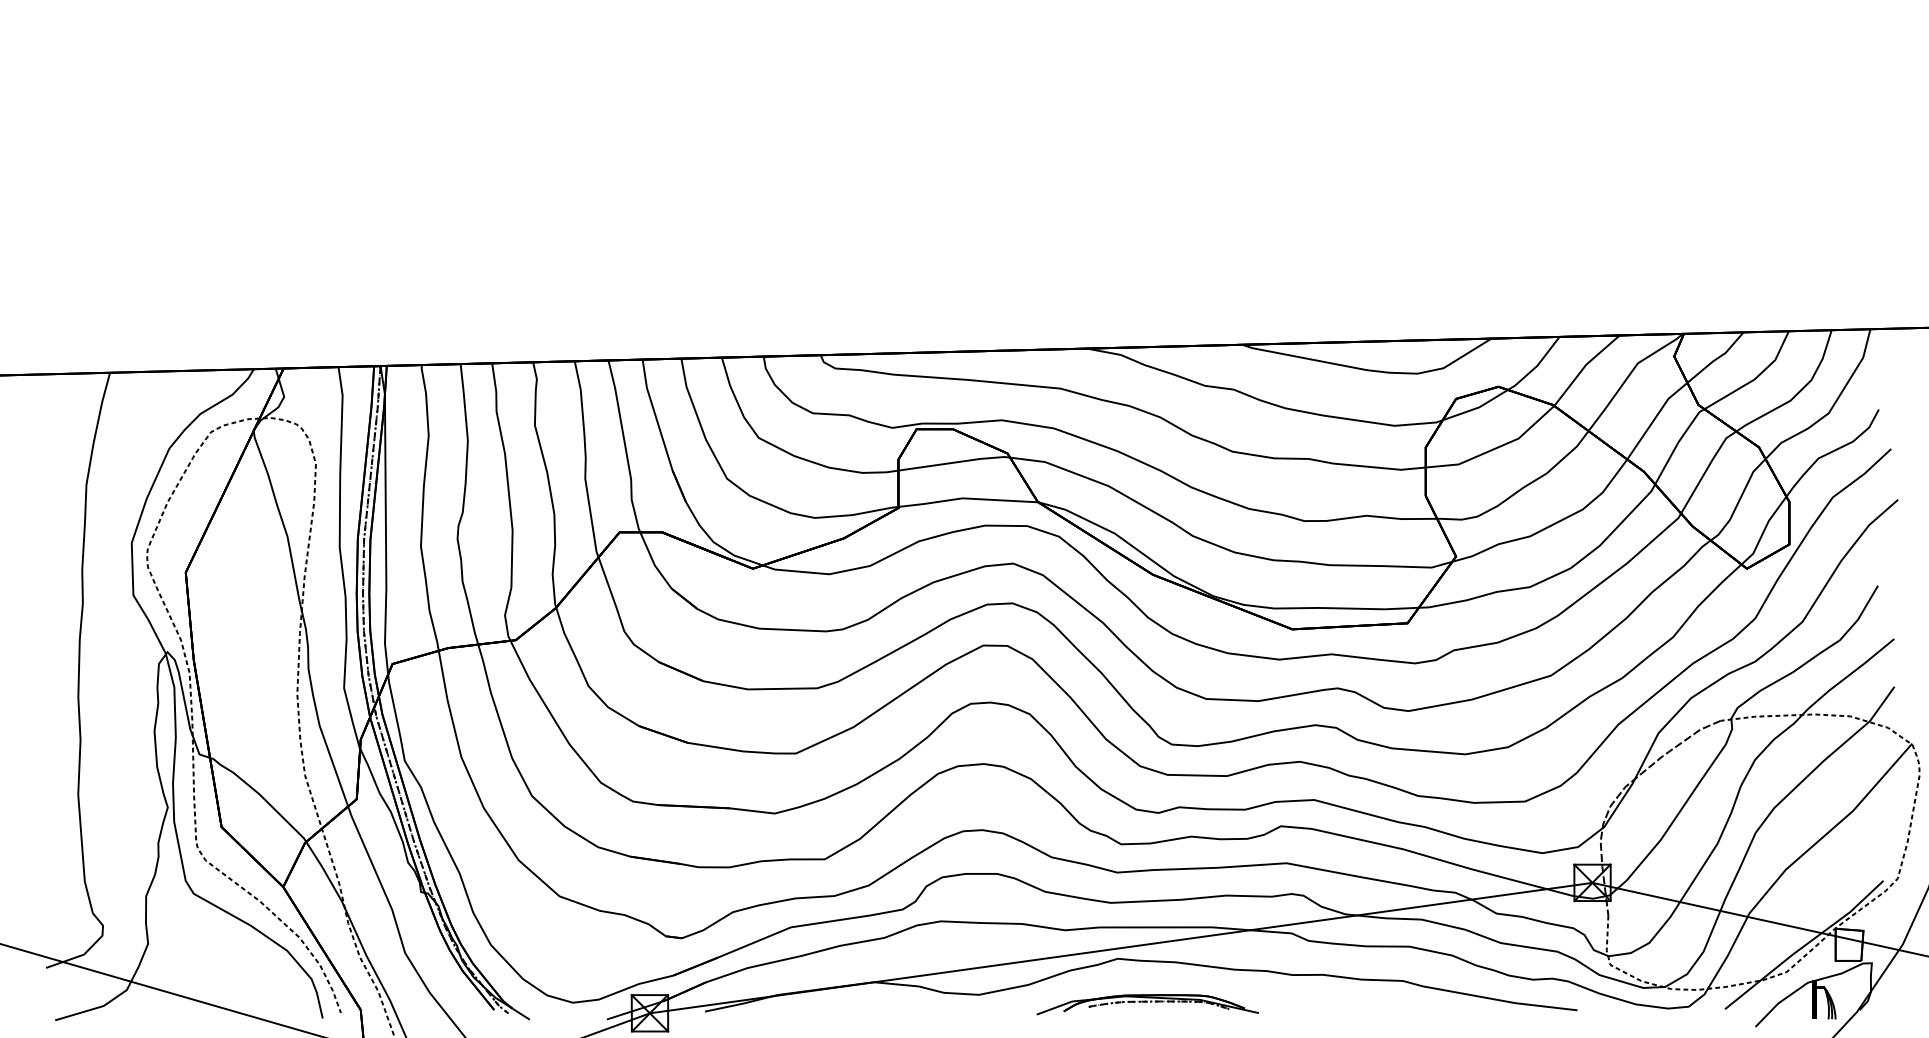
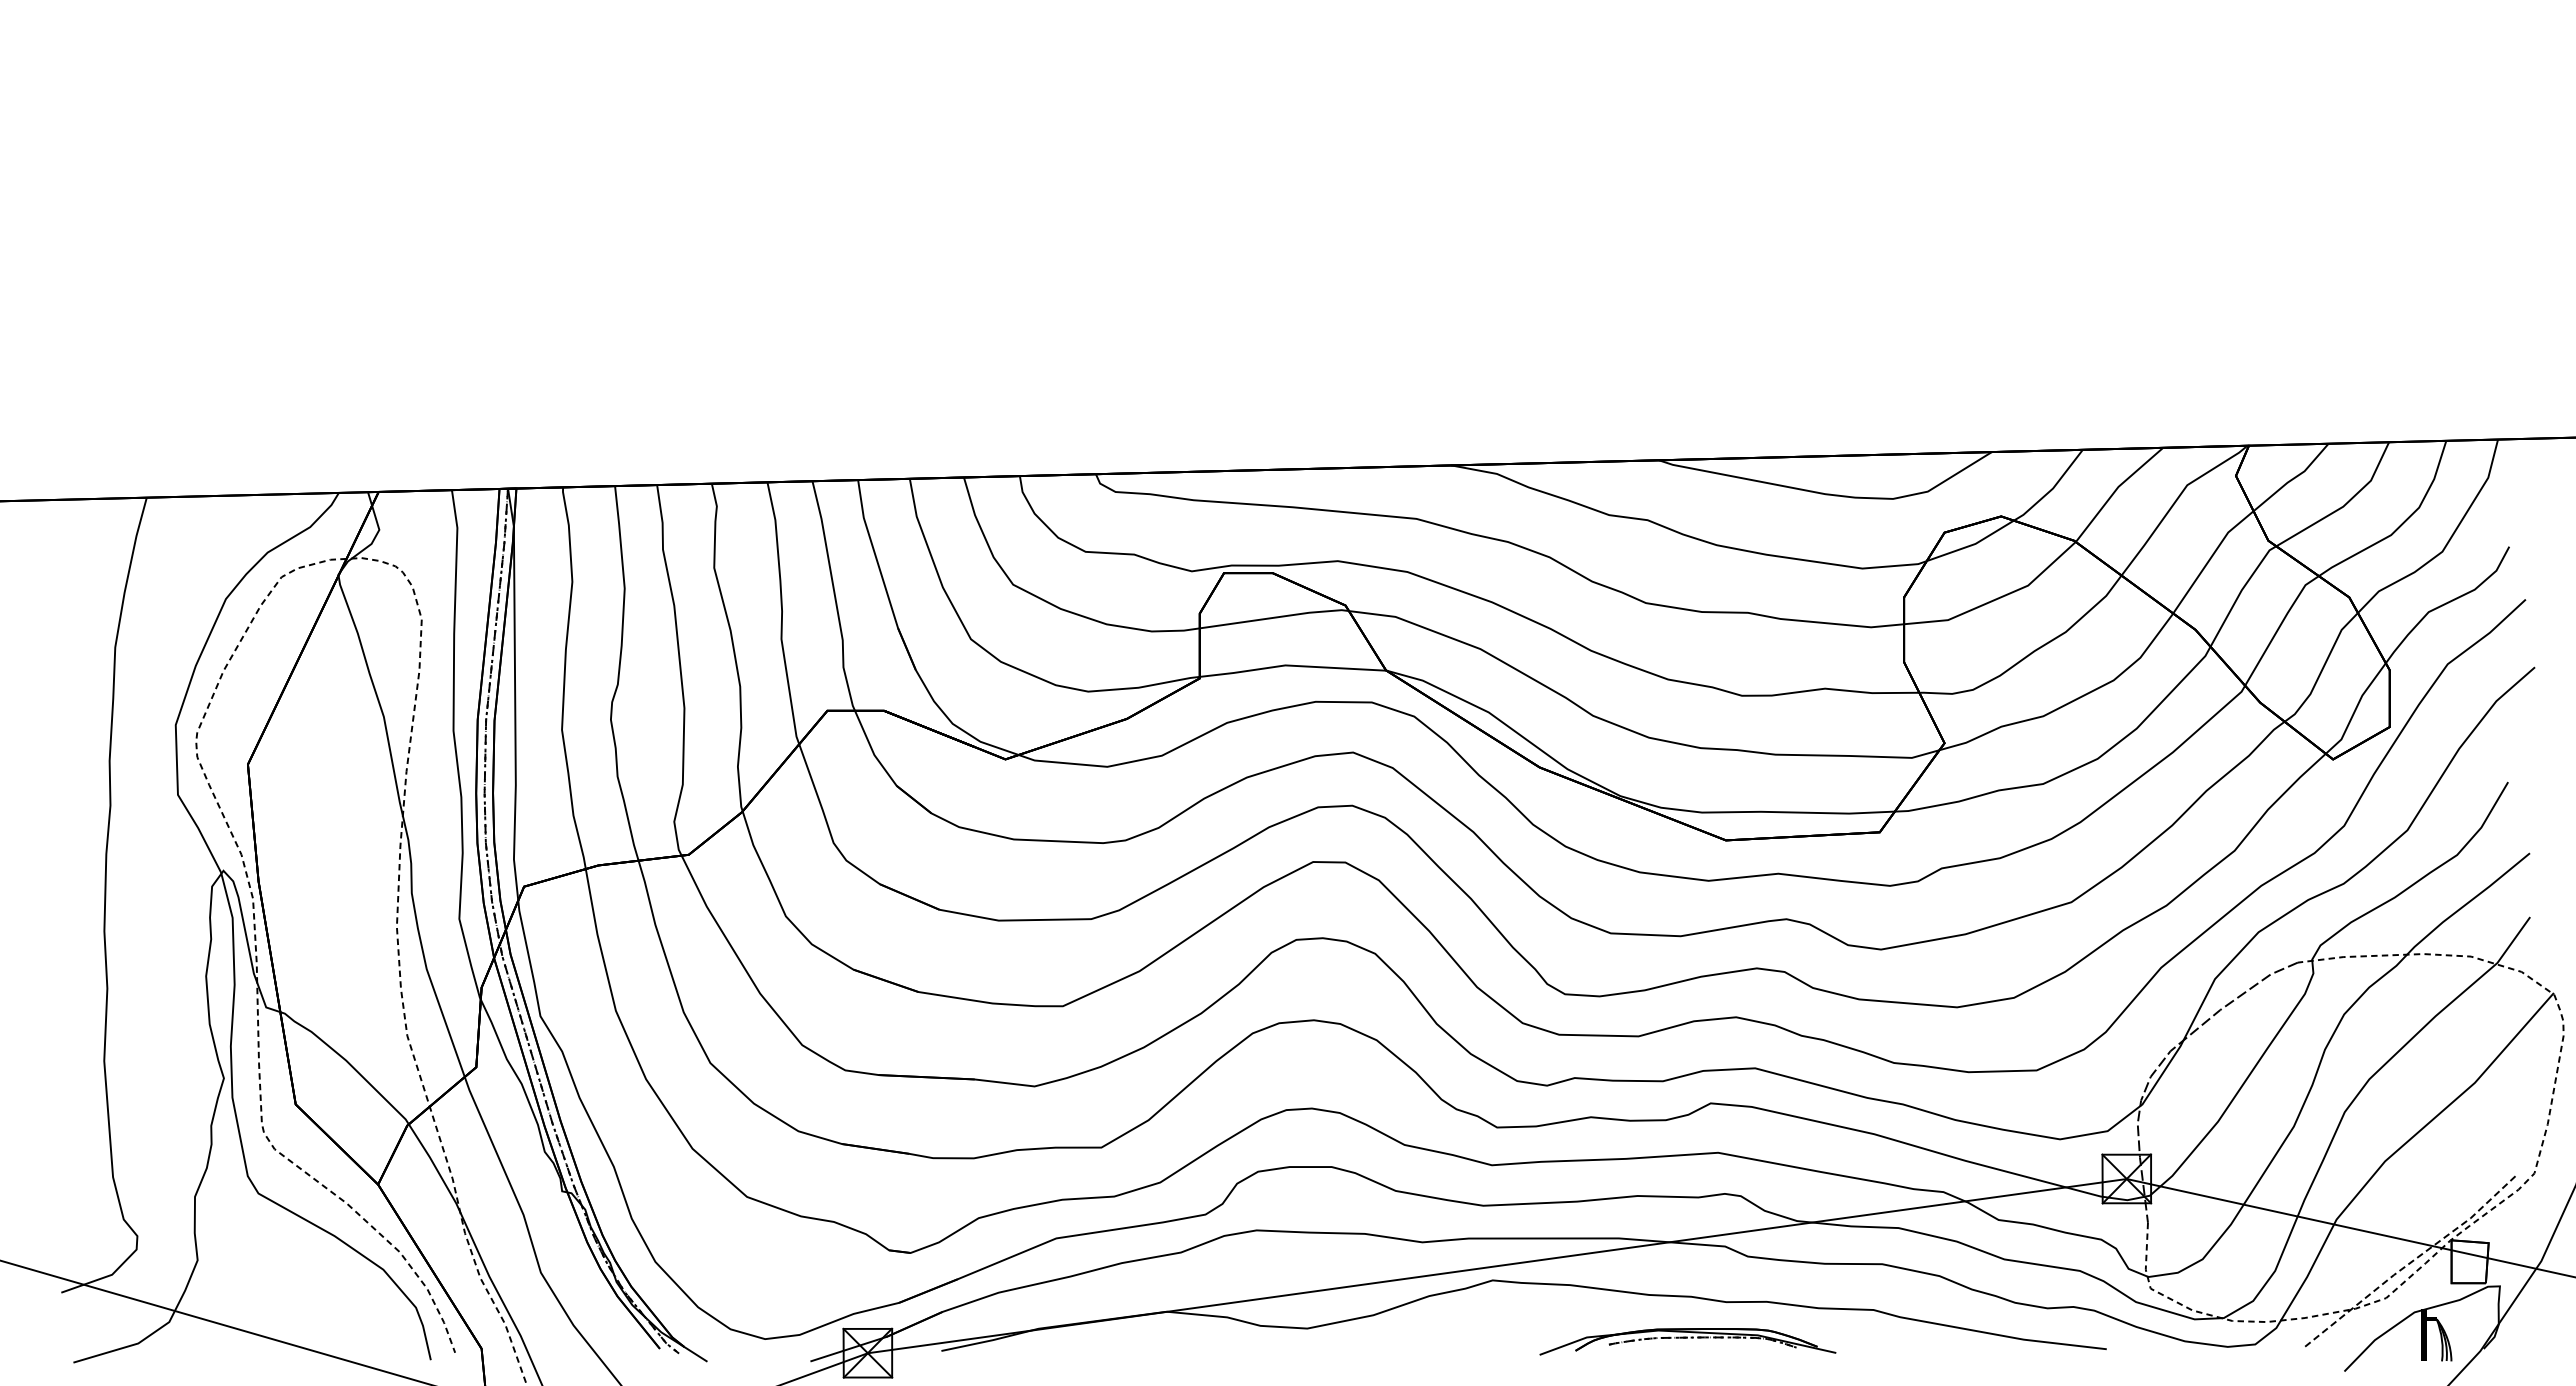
line: (1804, 945) -> (2410, 1262), solid -> dashed
part: (1147, 1004) -> (1687, 1341), moved

